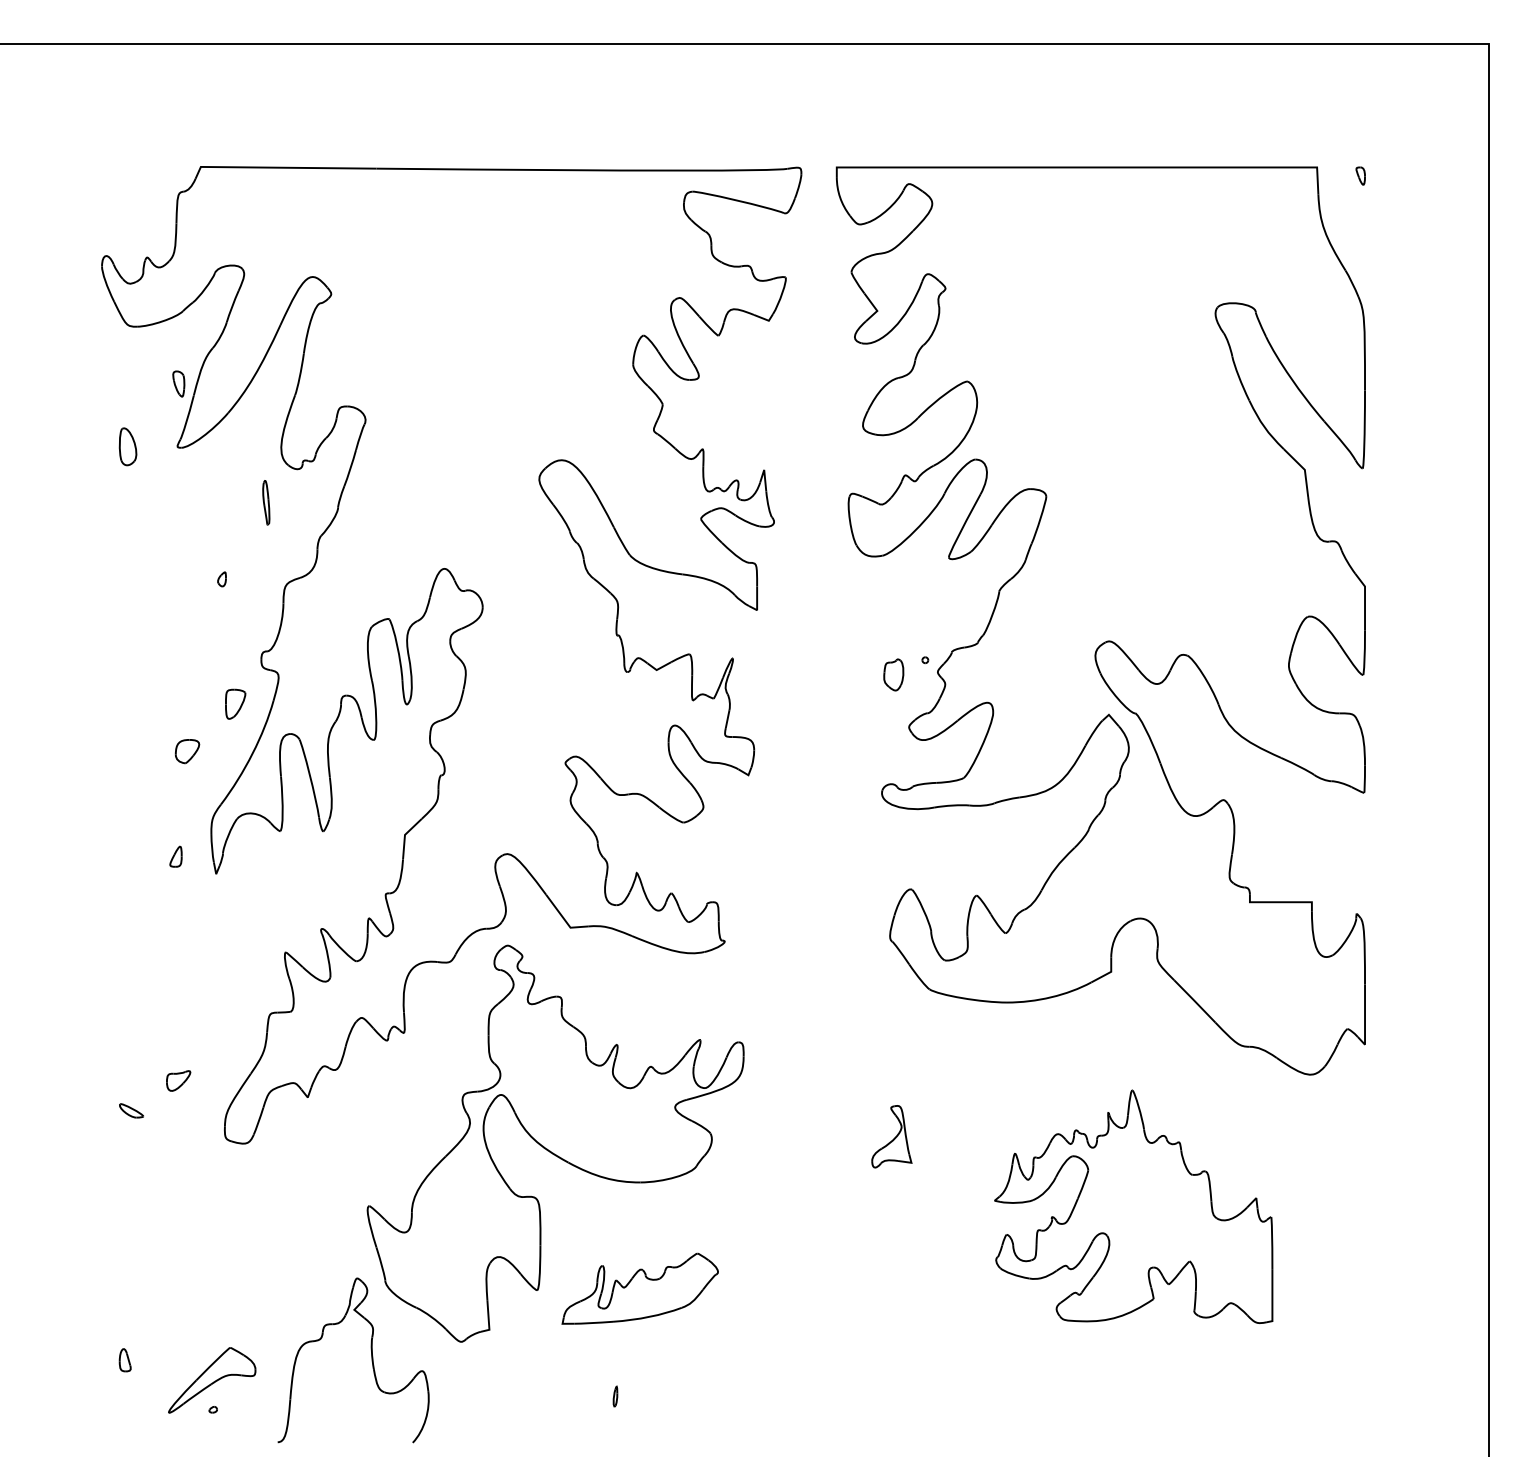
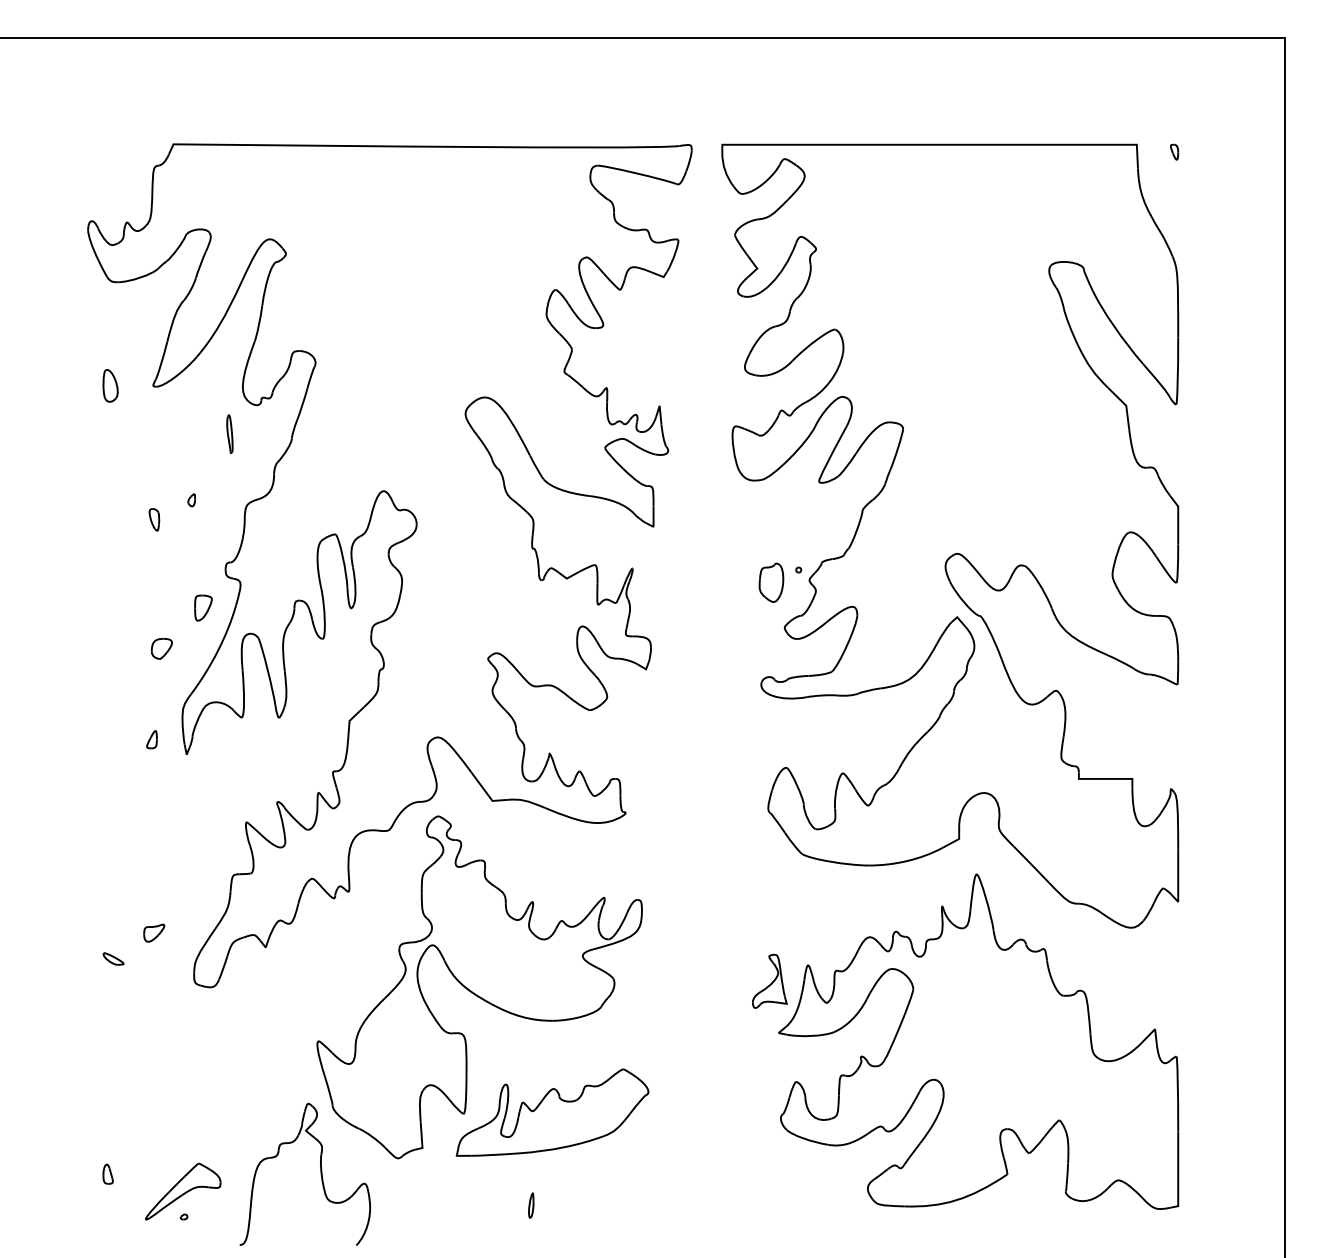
part: (178, 383) -> (154, 519), moved
part: (893, 674) -> (771, 582), size x1.43
part: (1133, 1206) -> (978, 1041), size x1.67
part: (640, 1288) -> (552, 1112), size x1.43
part: (615, 1396) -> (531, 1205), size x1.43

